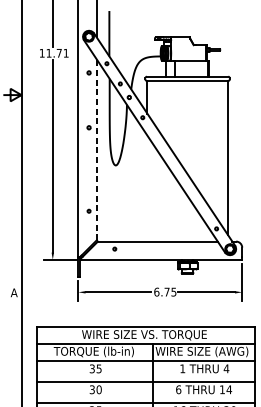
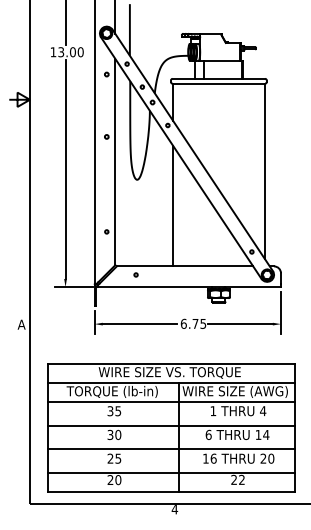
text: (57, 53) -> (70, 52), 11.71 -> 13.00
line: (96, 149) -> (115, 161), dashed -> solid
line: (147, 188) -> (173, 205), added

